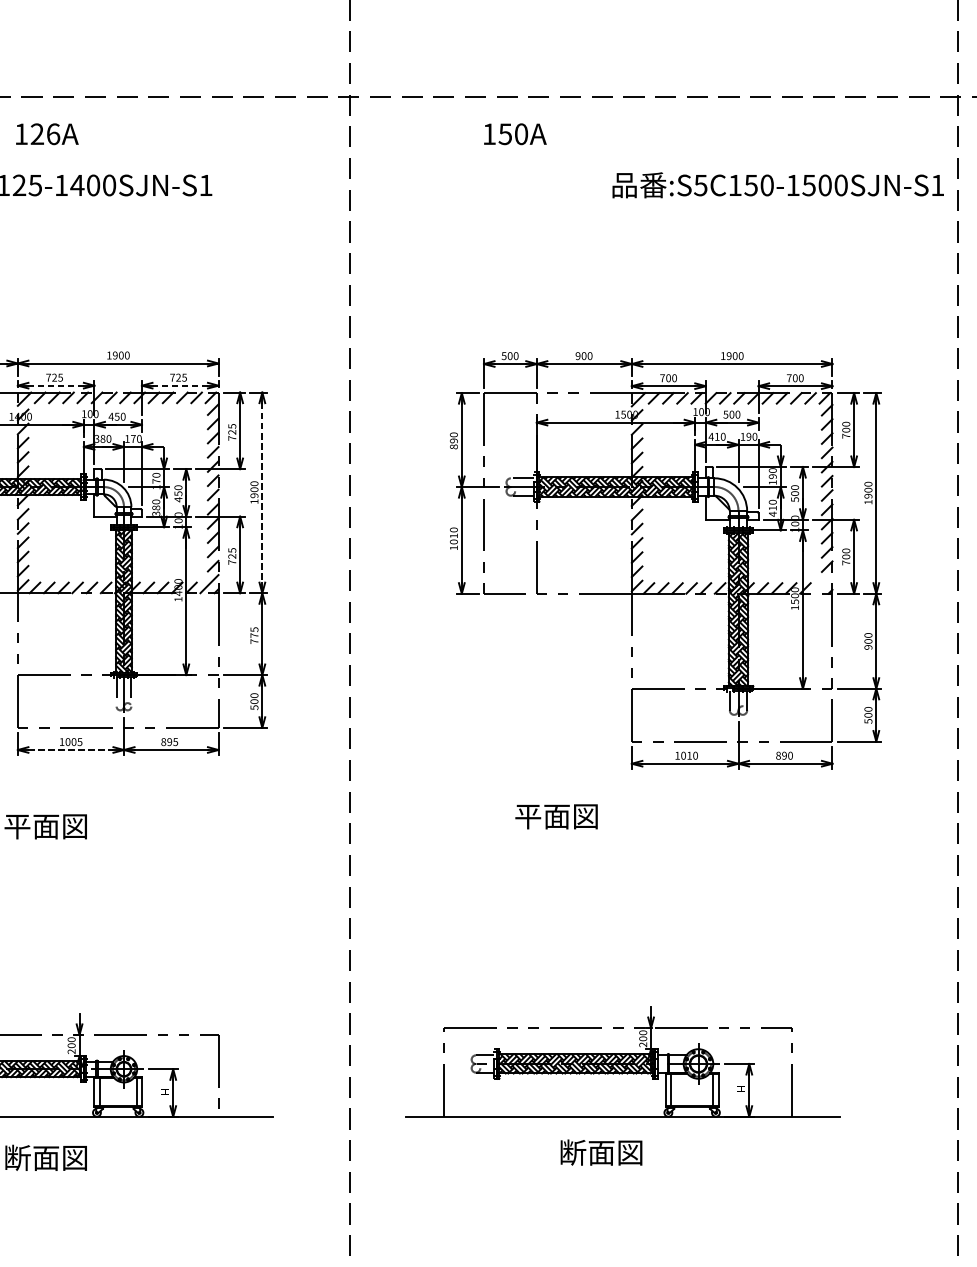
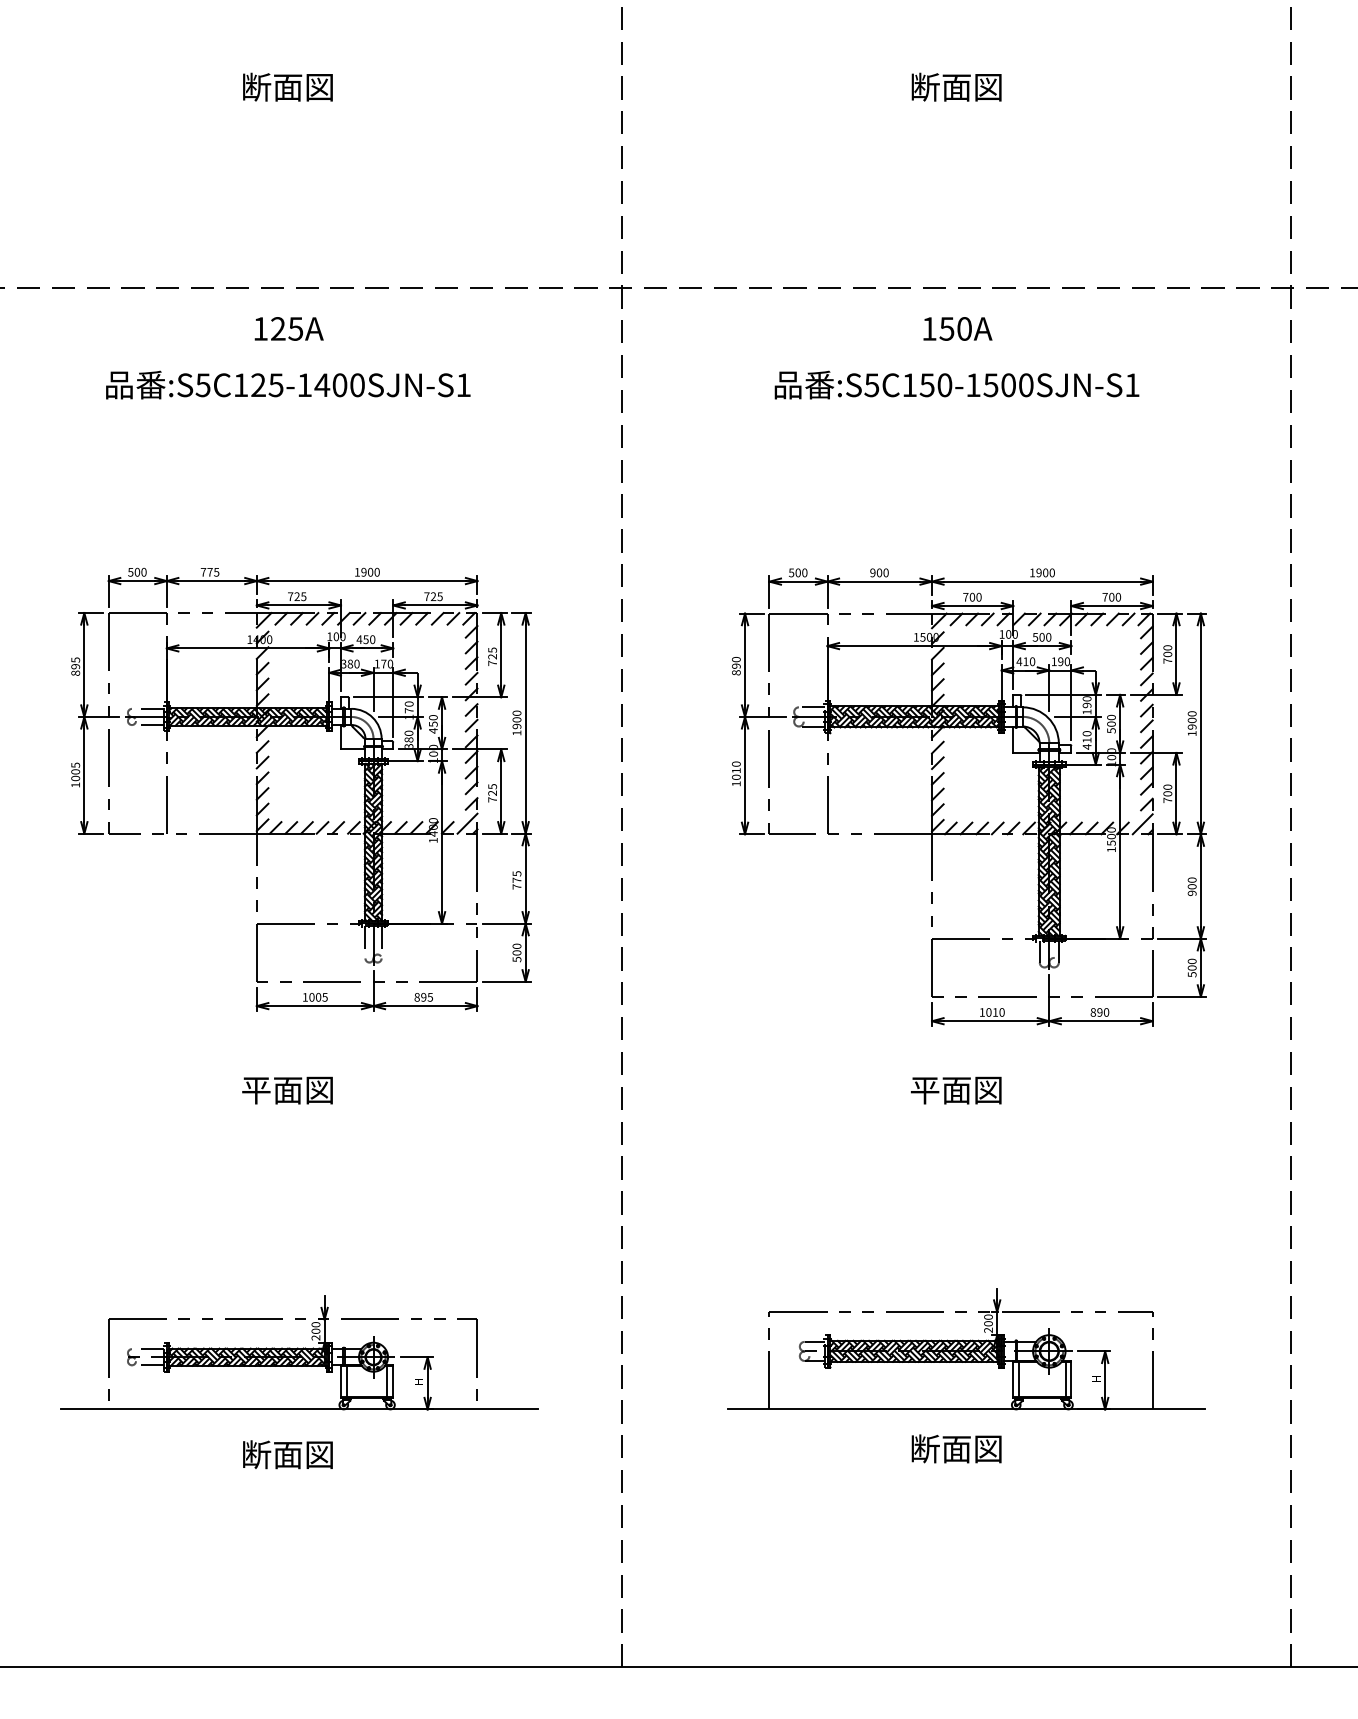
text: (53, 133) -> (295, 328), 126A -> 125A
text: (514, 133) -> (957, 328), moved
text: (777, 184) -> (956, 384), moved
line: (55, 385) -> (298, 605), dashed -> solid
line: (179, 385) -> (434, 605), dashed -> solid
line: (262, 493) -> (525, 723), dashed -> solid
line: (823, 584) -> (1142, 824), added
line: (71, 750) -> (315, 1006), dashed -> solid
text: (556, 816) -> (956, 1090), moved
part: (623, 1062) -> (966, 1349), moved
text: (601, 1152) -> (956, 1448), moved

